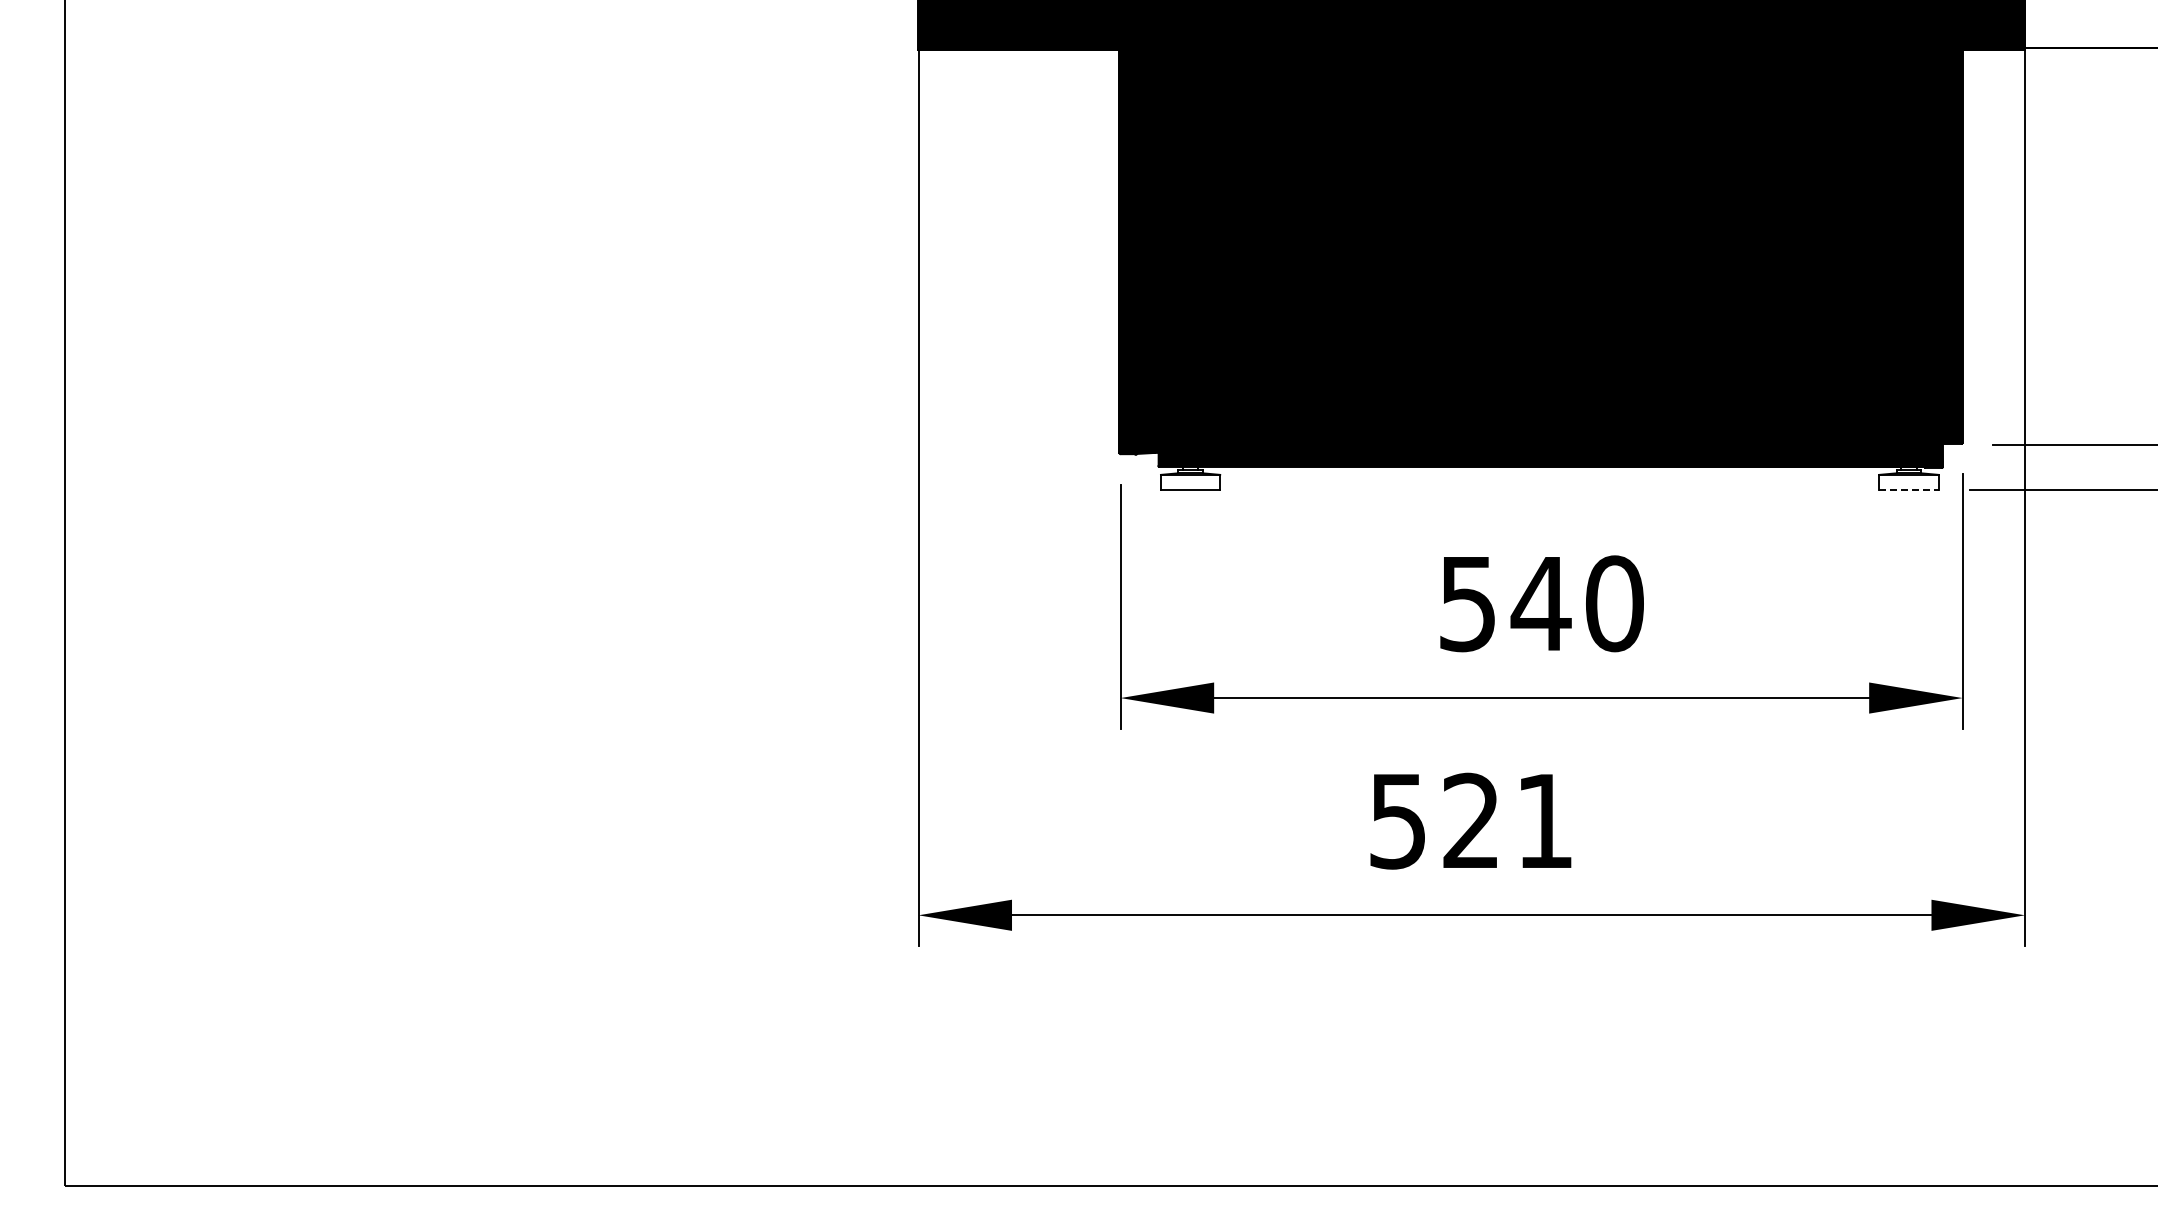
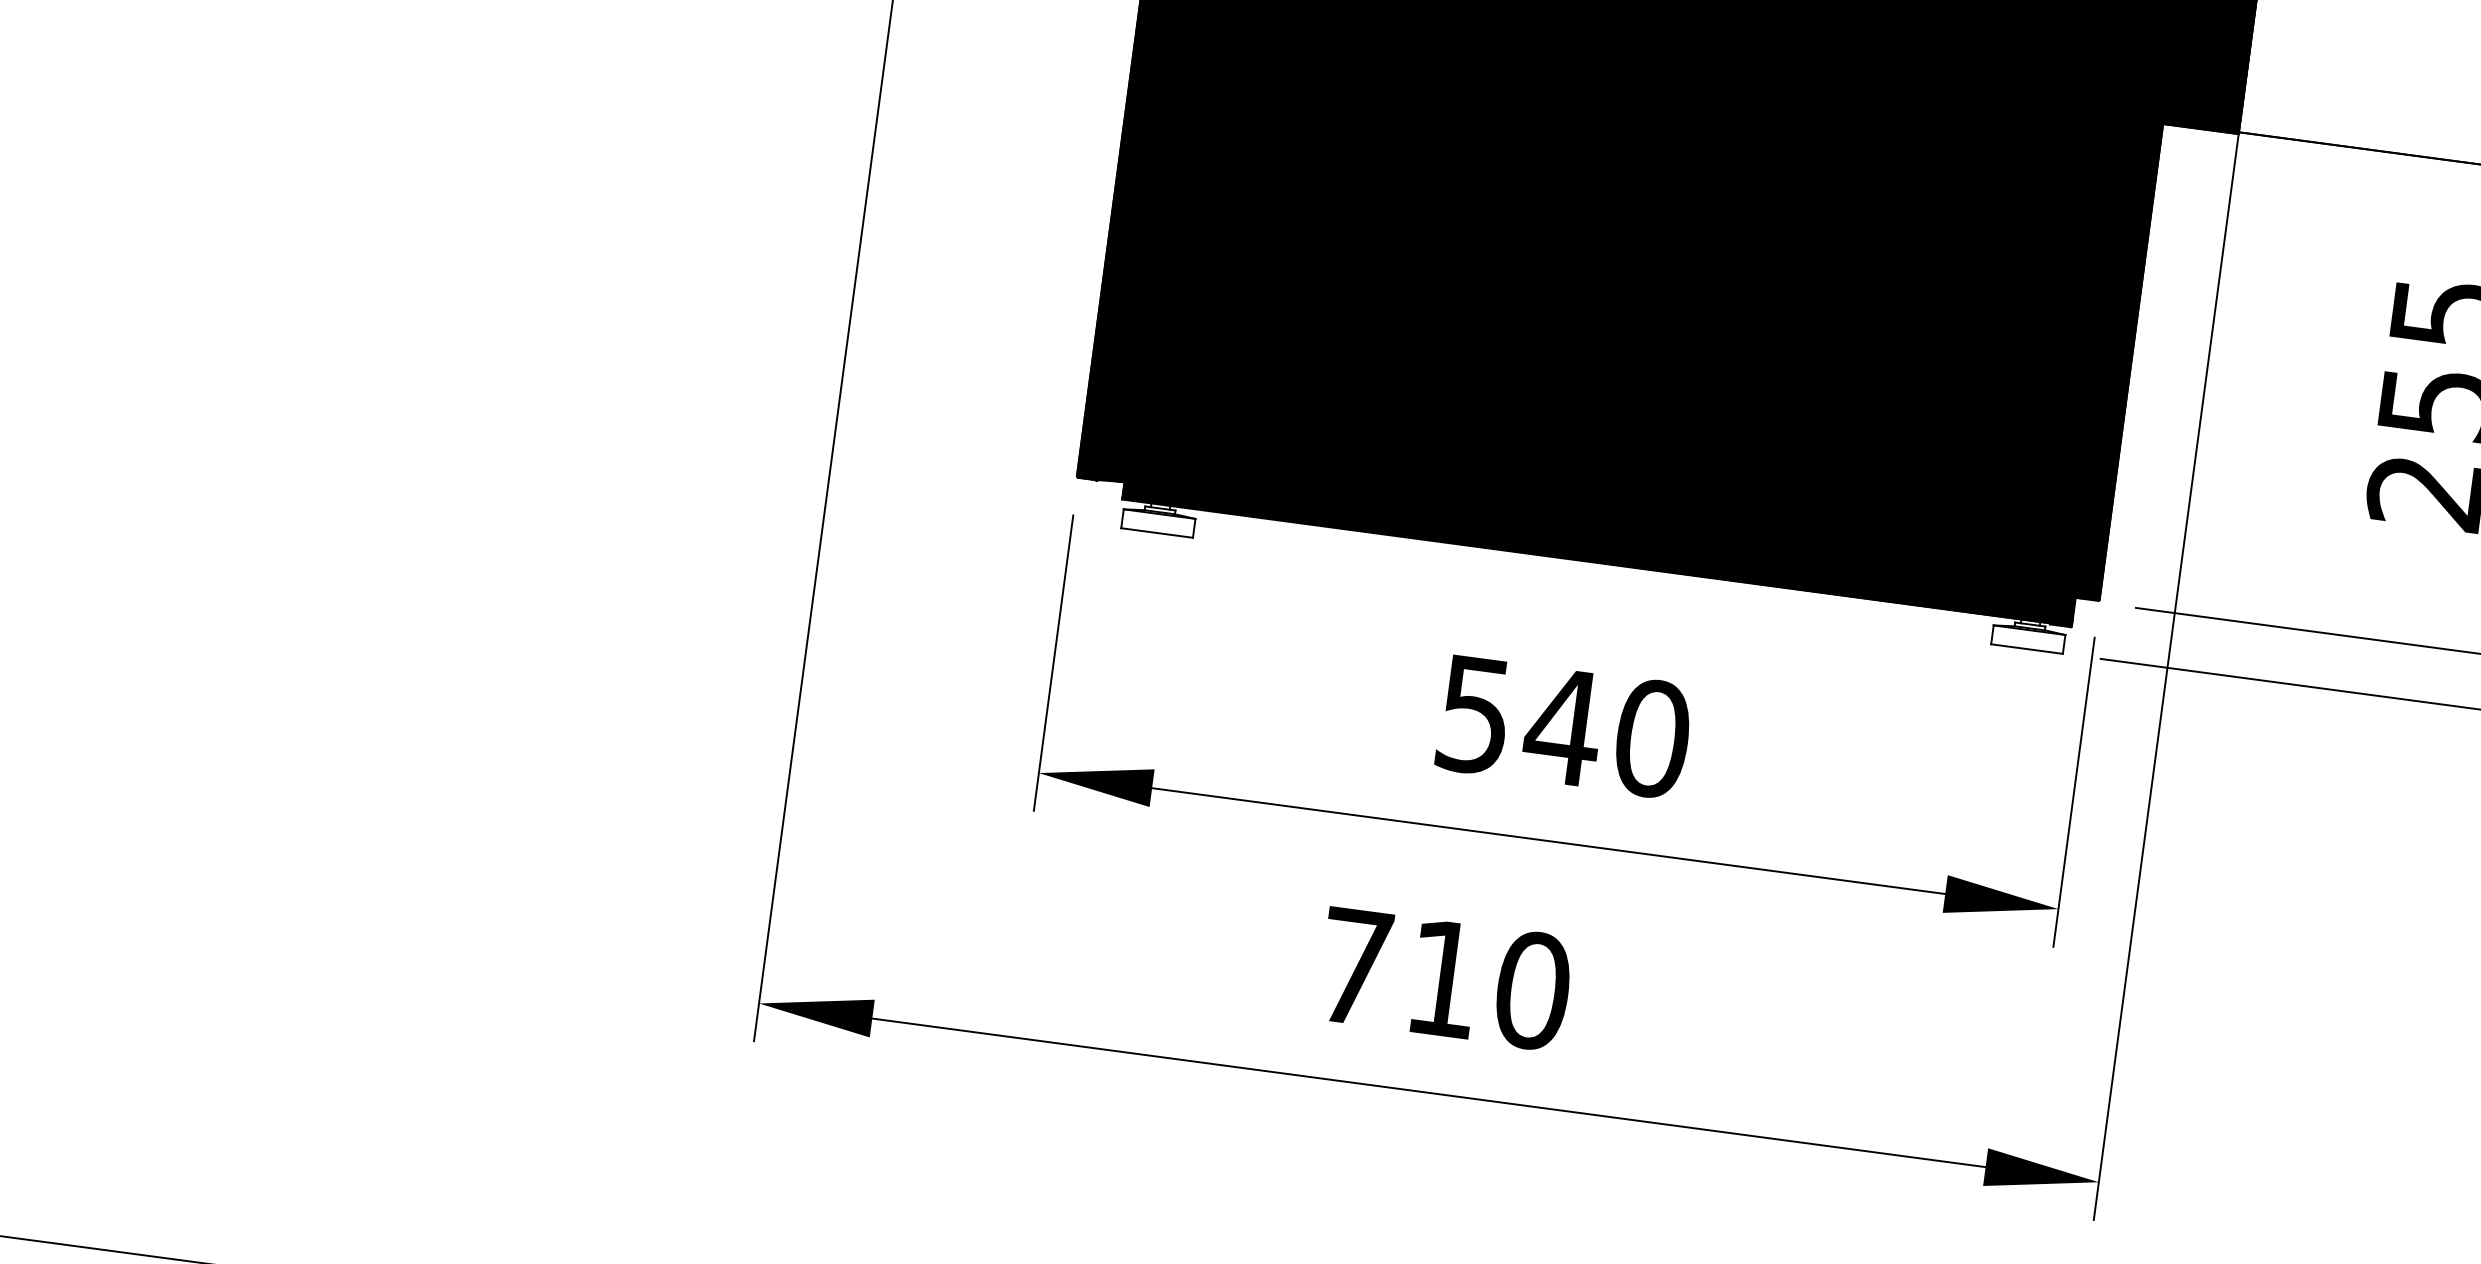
line: (1909, 490) -> (2027, 649), dashed -> solid
text: (1472, 820) -> (1445, 978), 521 -> 710

